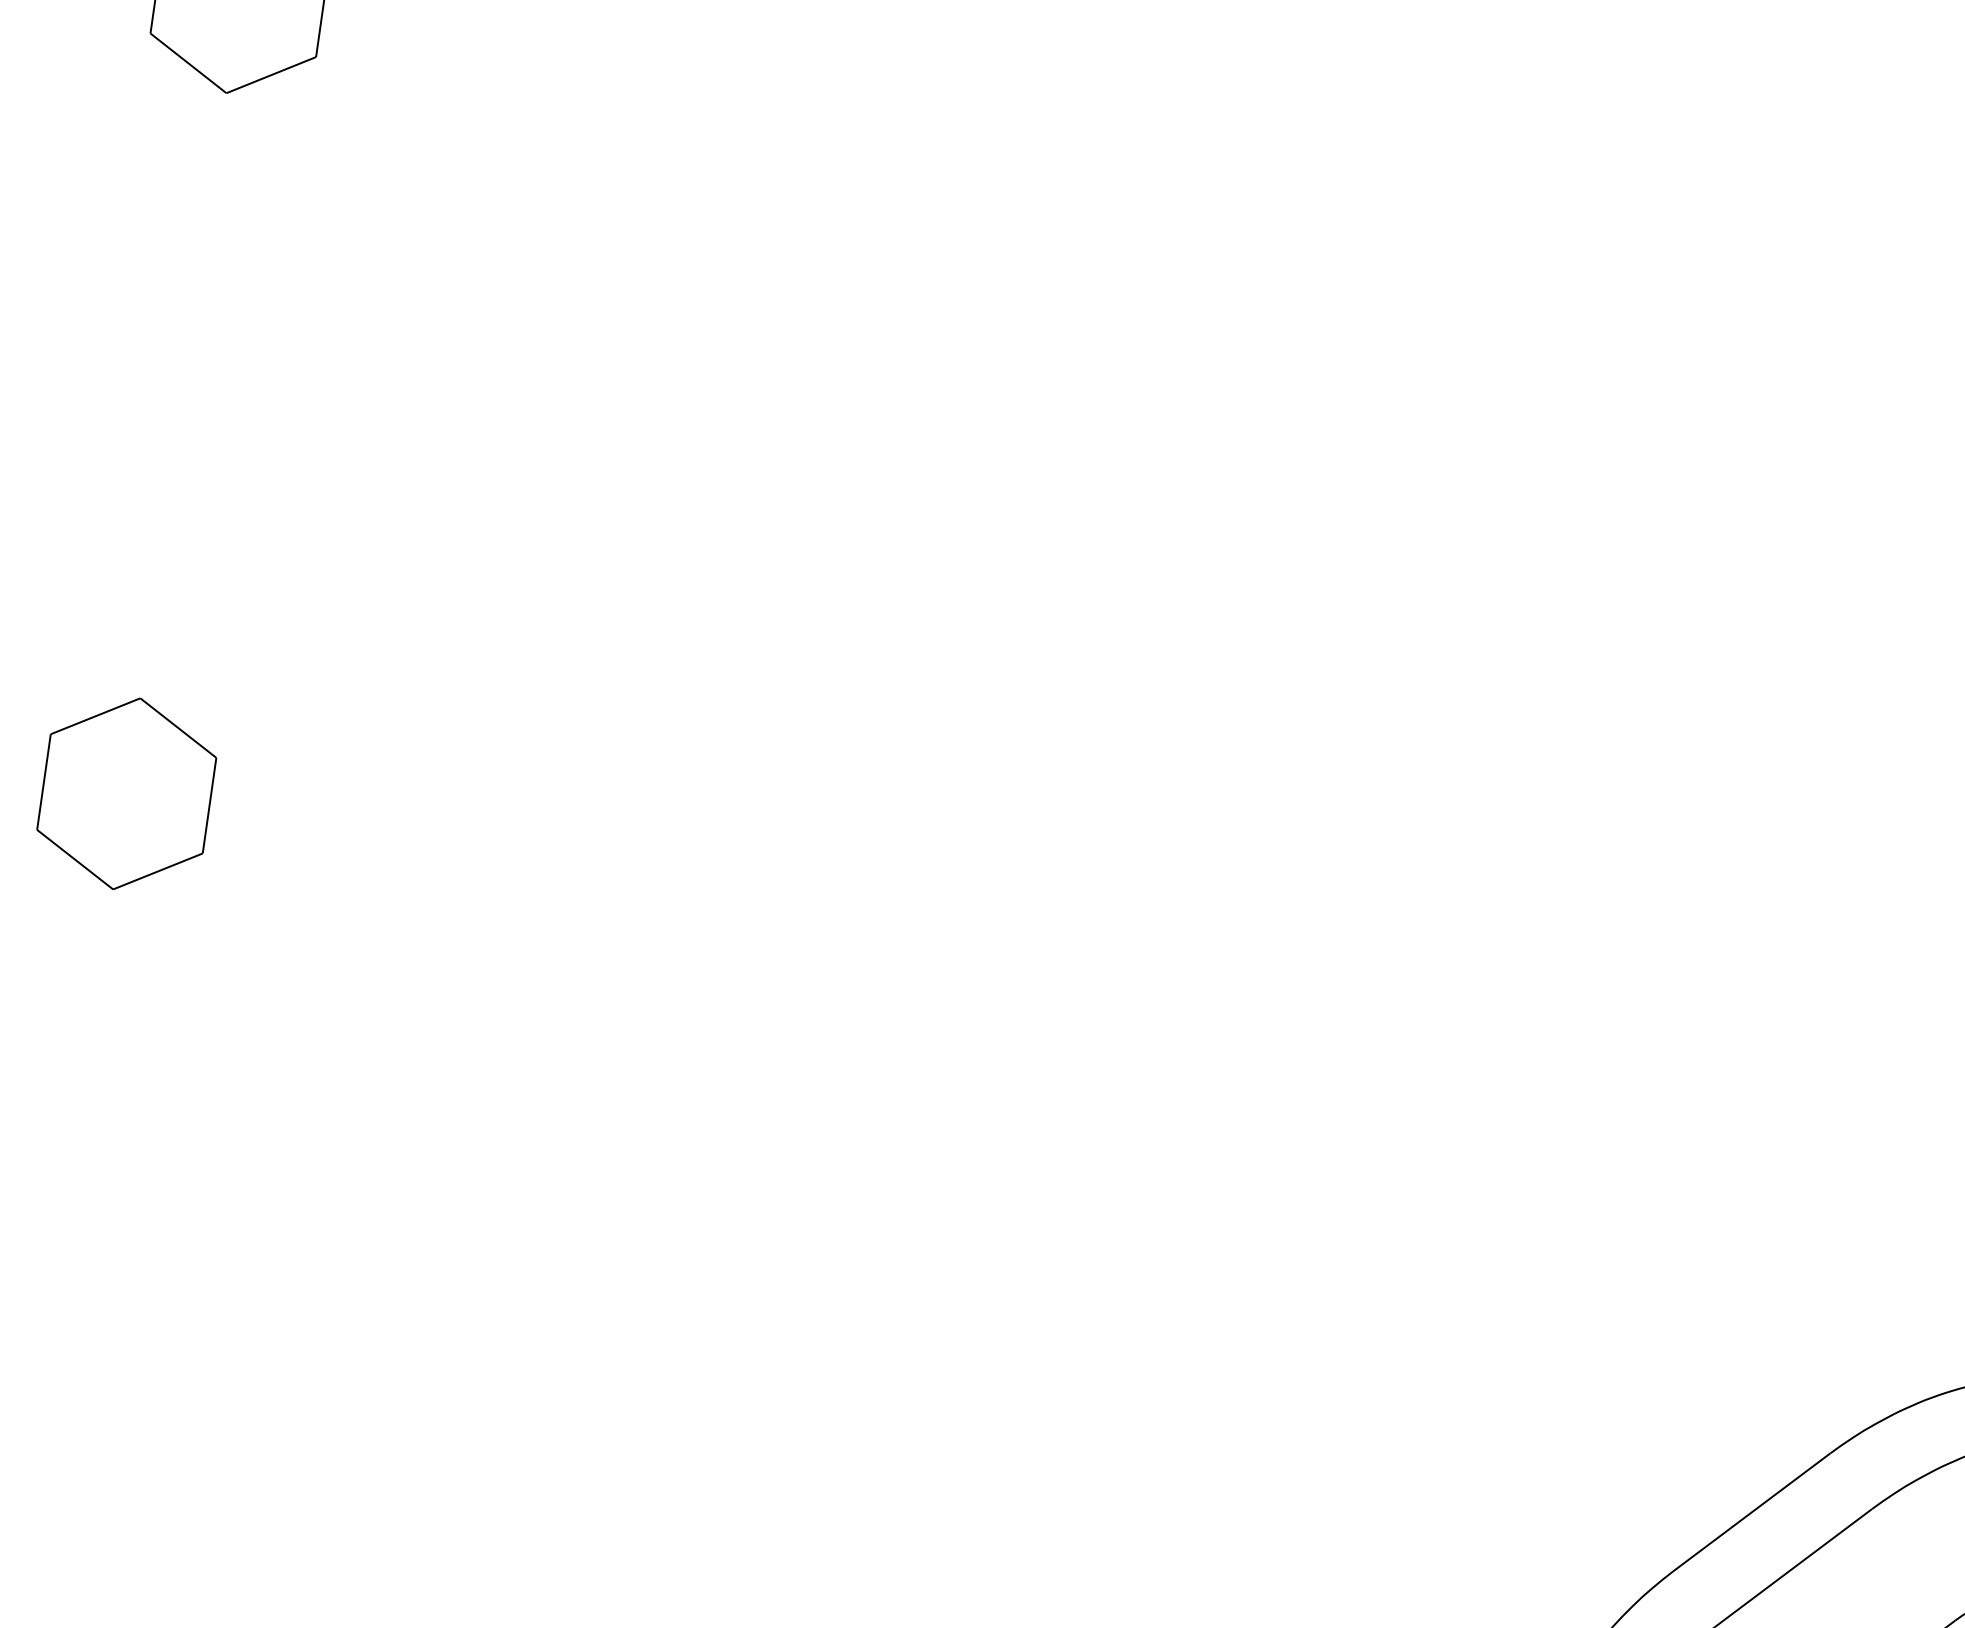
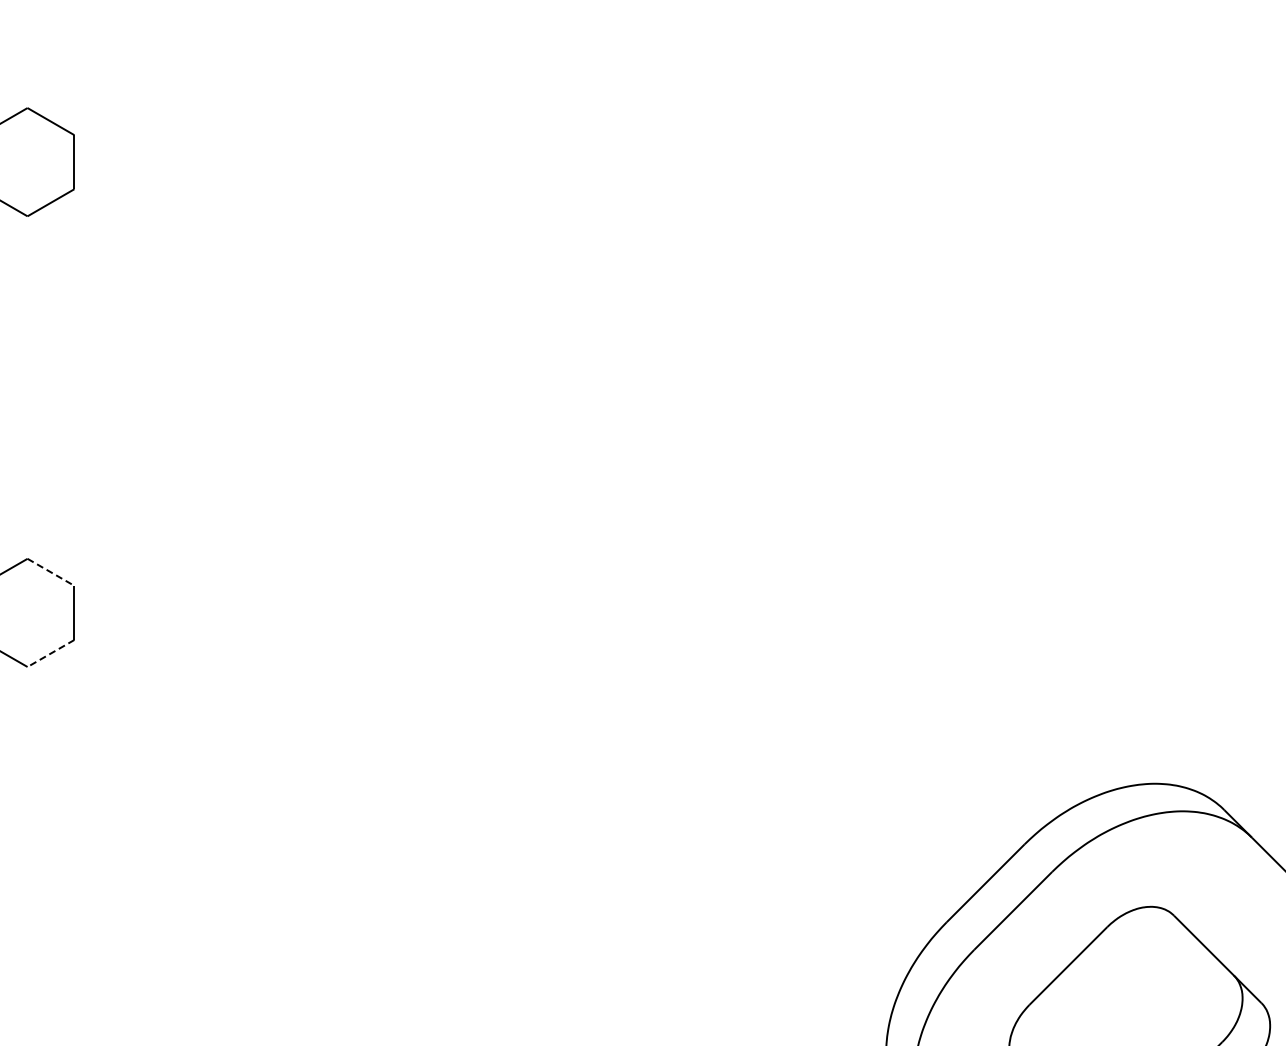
line: (179, 728) -> (51, 572), solid -> dashed
line: (157, 871) -> (50, 653), solid -> dashed

